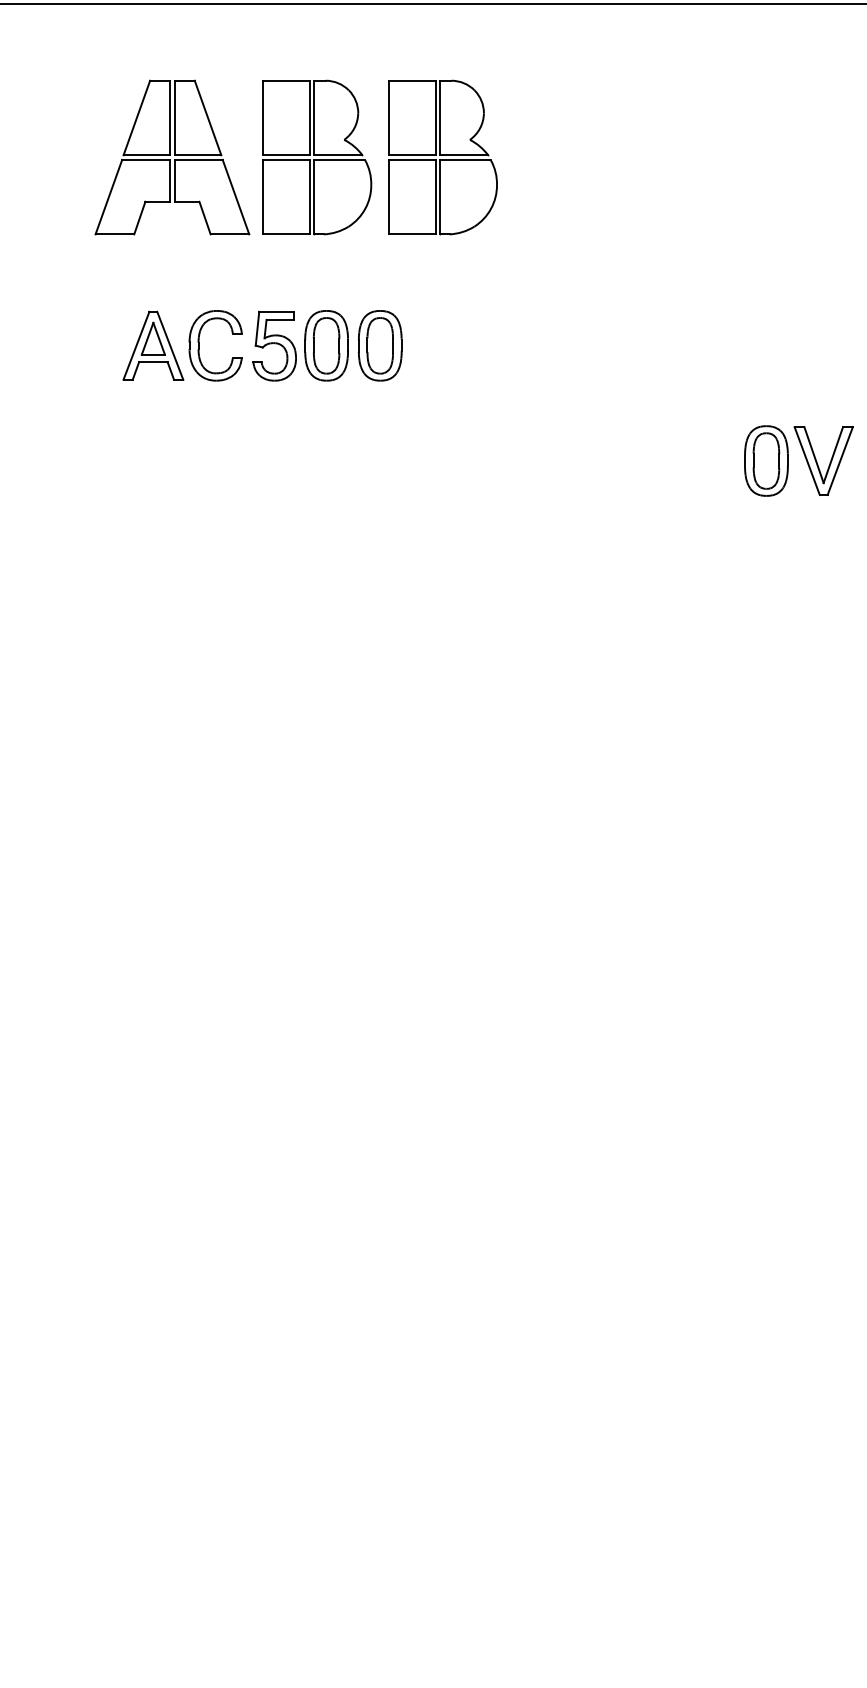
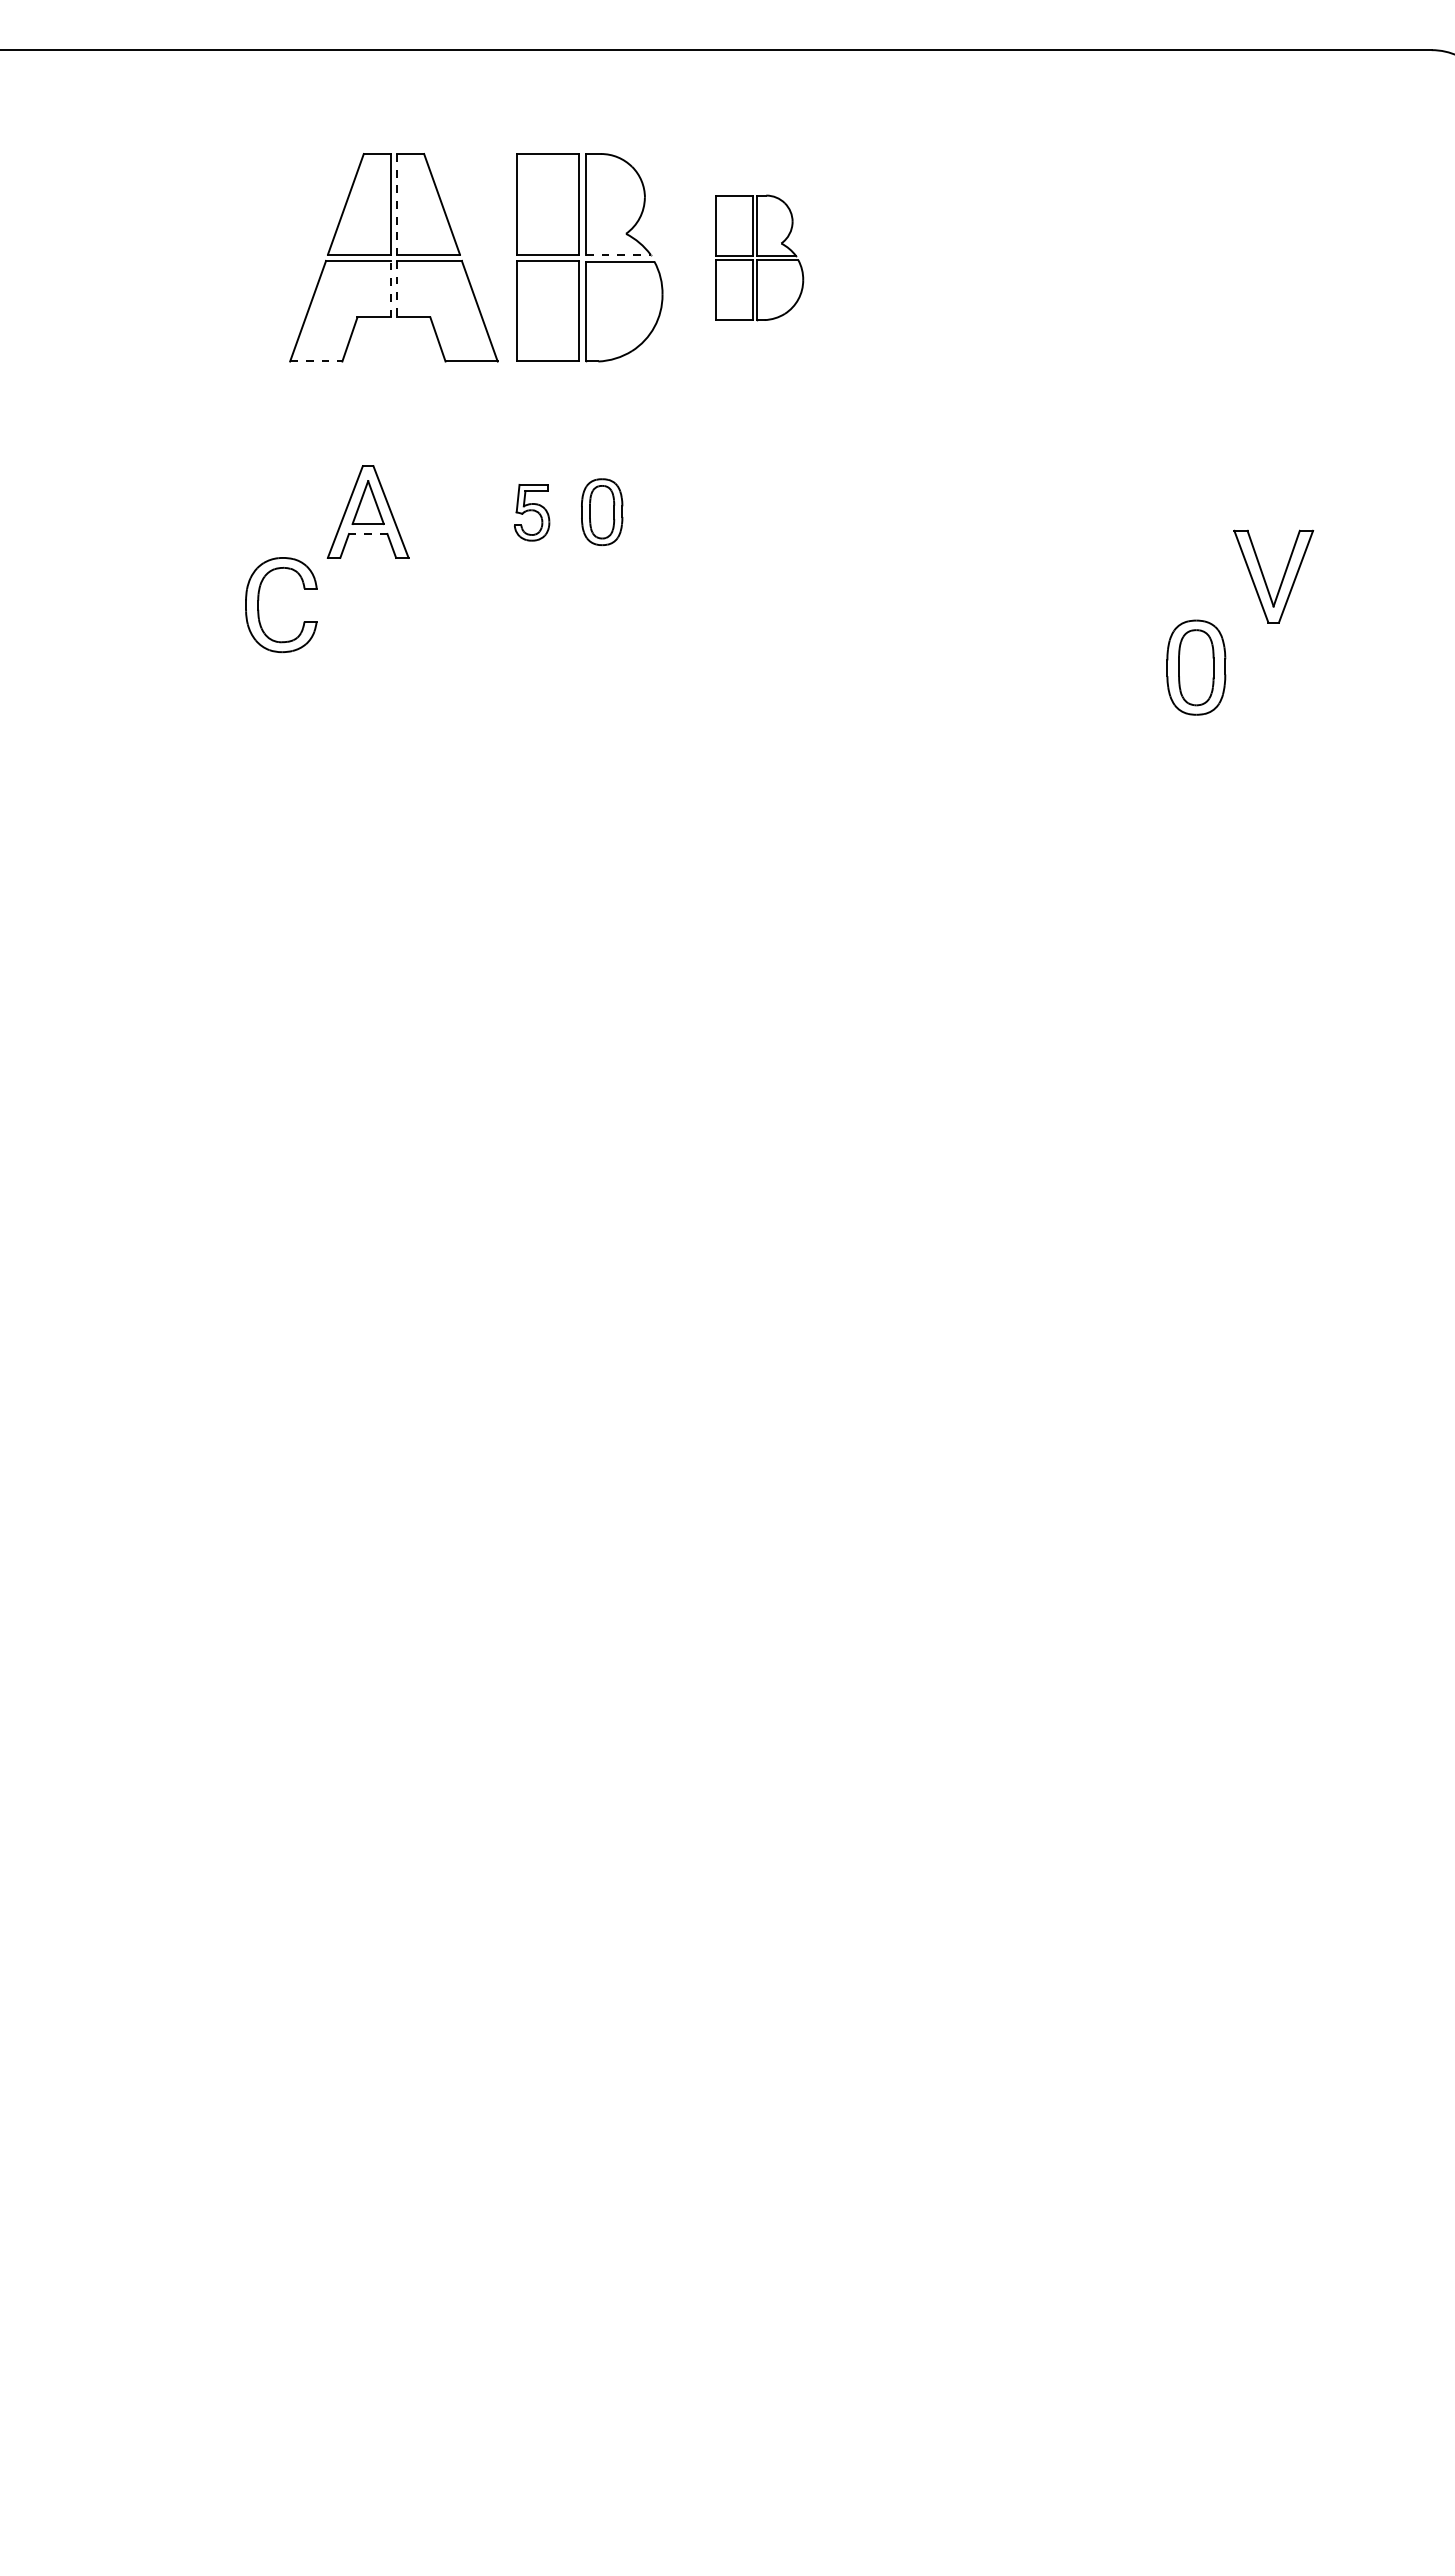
line: (175, 118) -> (397, 204), solid -> dashed
line: (338, 155) -> (618, 254), solid -> dashed
part: (443, 157) -> (759, 257), size x0.6
line: (169, 180) -> (390, 288), solid -> dashed
line: (175, 181) -> (397, 289), solid -> dashed
line: (115, 234) -> (316, 361), solid -> dashed
part: (199, 342) -> (259, 600), moved
part: (274, 346) -> (531, 512), size x0.6
part: (326, 346) -> (601, 512), size x0.7
part: (380, 346) -> (674, 512), removed
line: (152, 362) -> (367, 534), solid -> dashed
part: (817, 463) -> (1265, 579), moved

